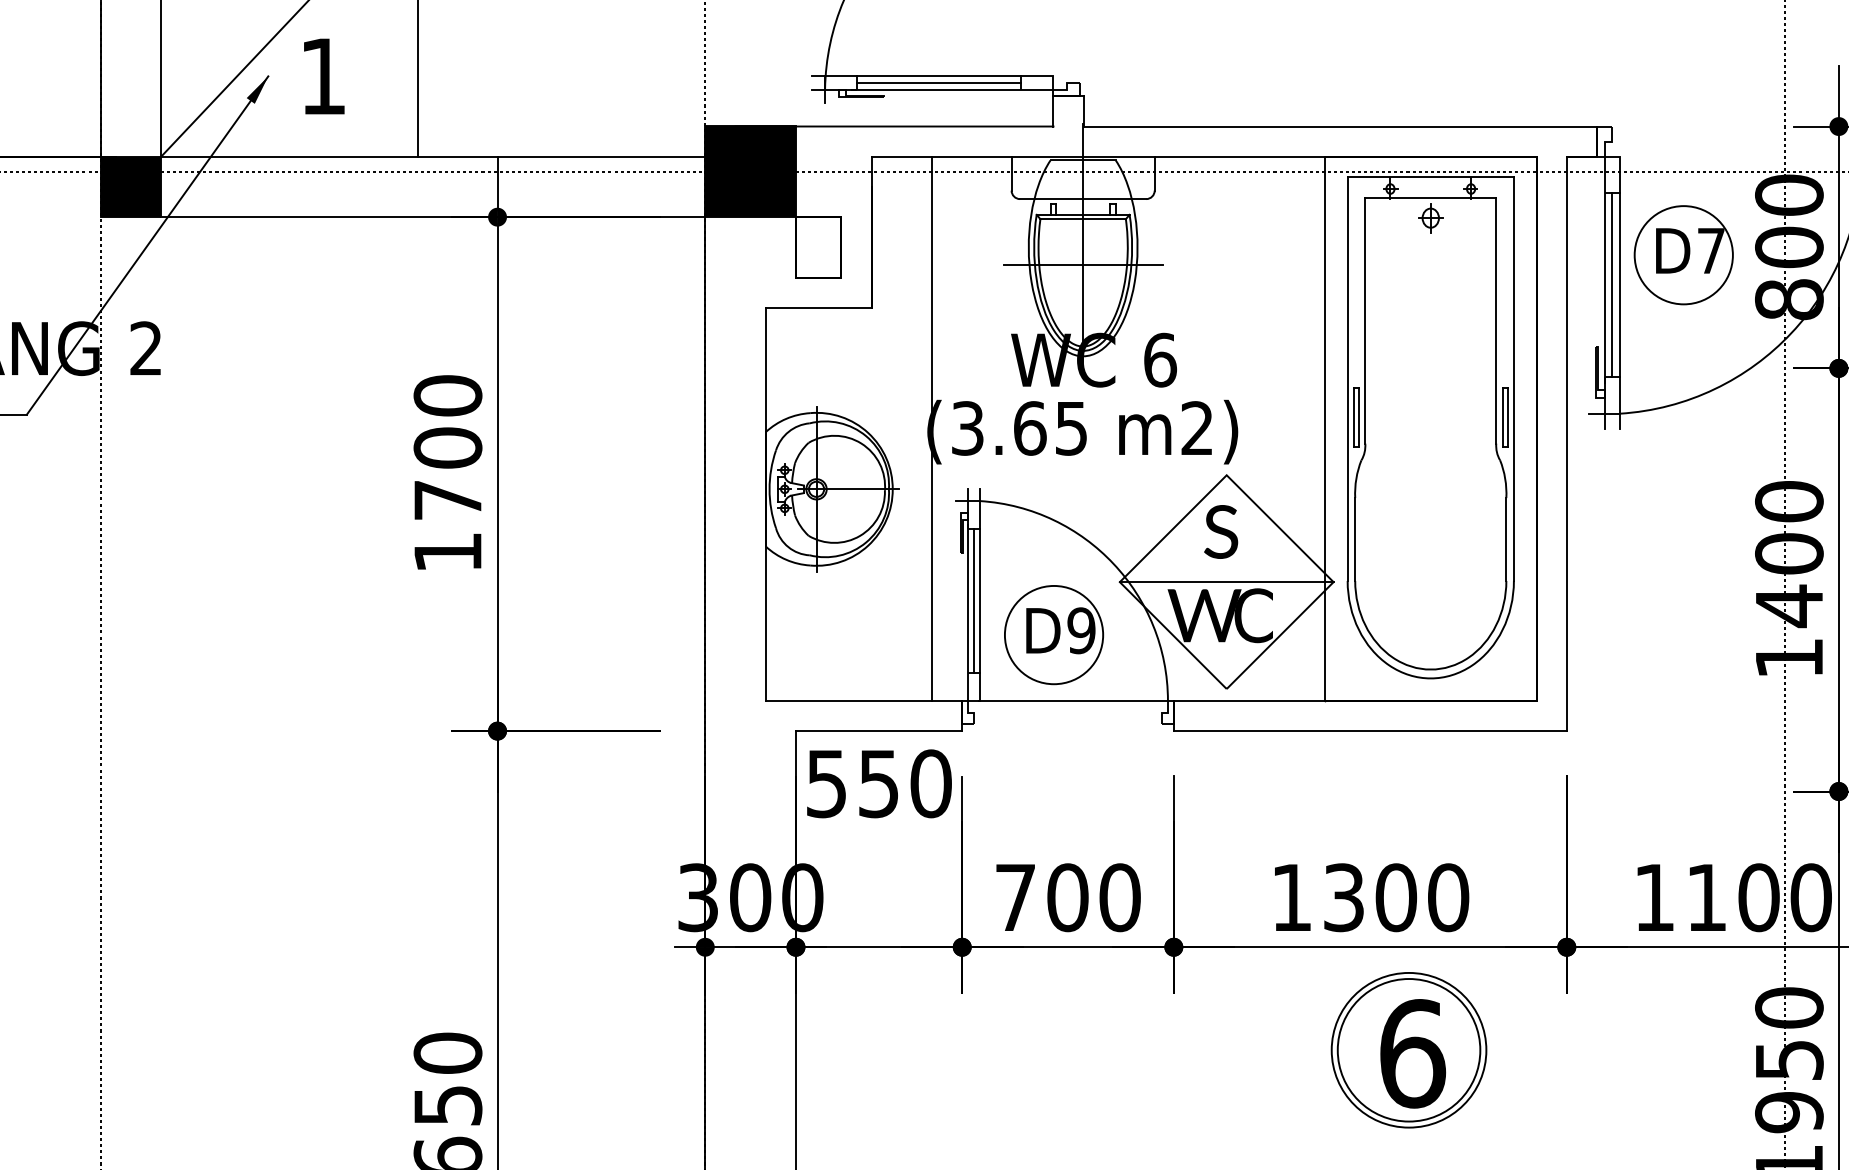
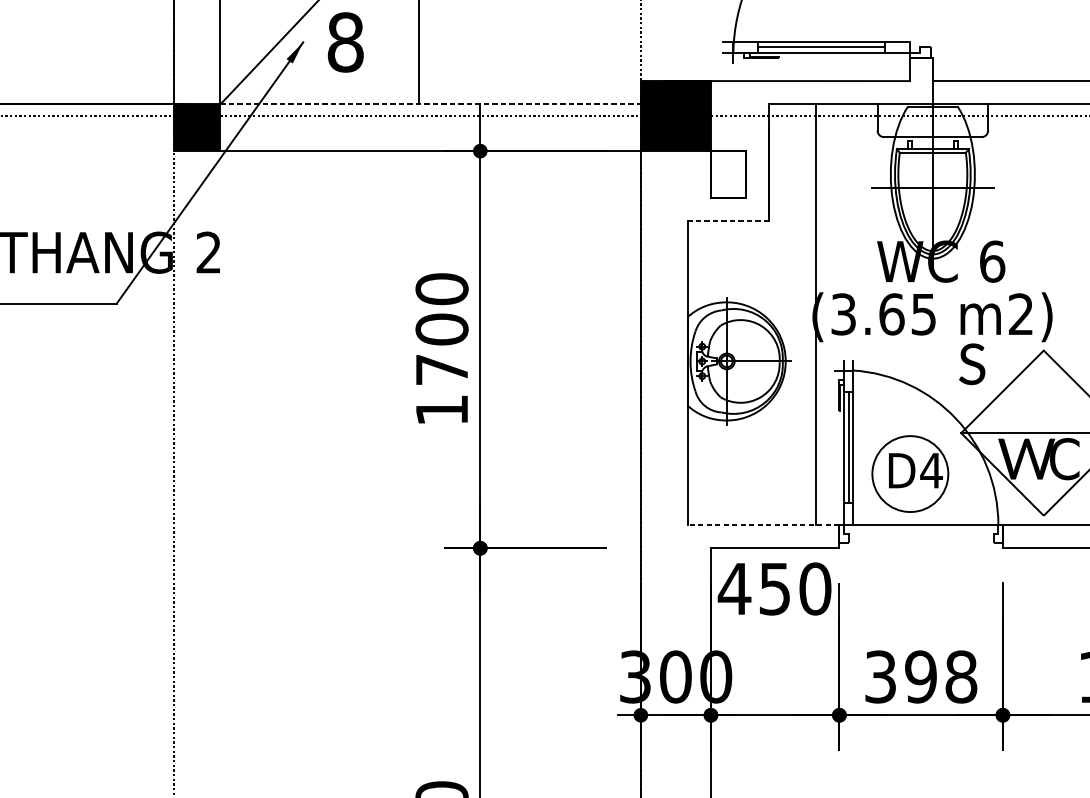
text: (323, 76) -> (345, 42), 1 -> 8
line: (433, 156) -> (430, 104), solid -> dashed
line: (818, 307) -> (728, 220), solid -> dashed
text: (1221, 531) -> (972, 363), moved
text: (1081, 630) -> (931, 470), D9 -> D4
line: (863, 700) -> (763, 524), solid -> dashed
text: (826, 784) -> (734, 589), 550 -> 450
text: (1068, 897) -> (921, 676), 700 -> 398

